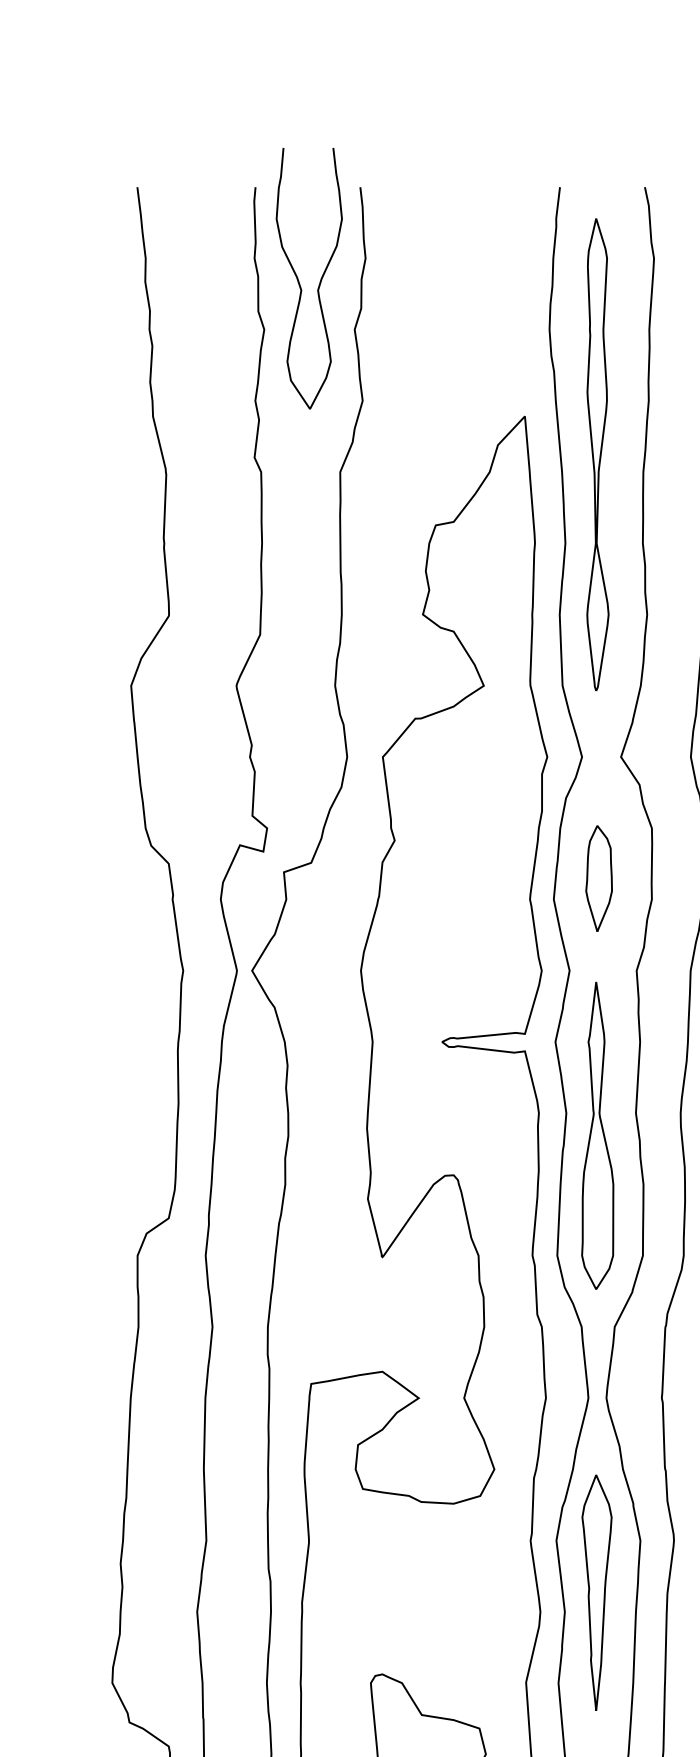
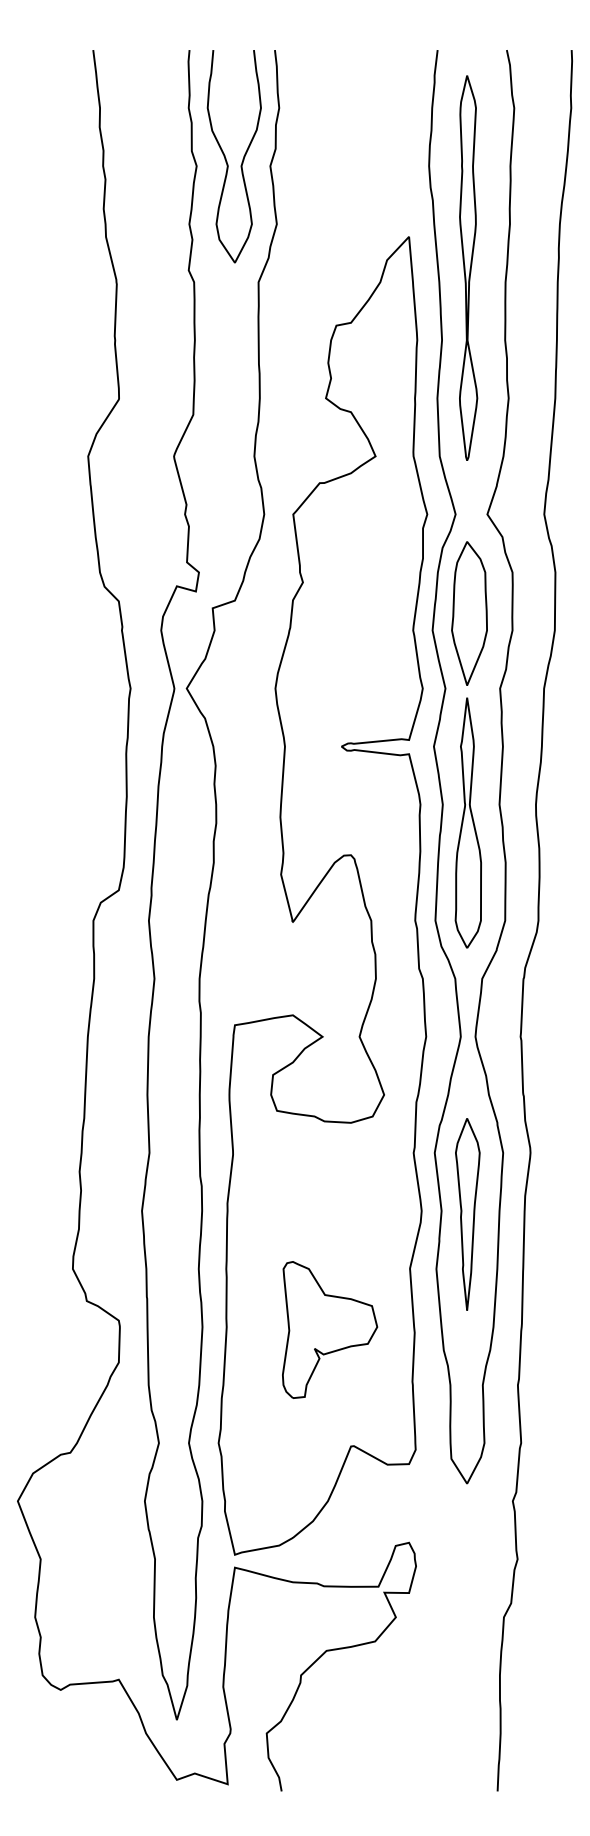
curve: (299, 281) -> (226, 158), moved
part: (599, 878) -> (469, 613), size x1.67
part: (596, 1592) -> (467, 1214), moved

